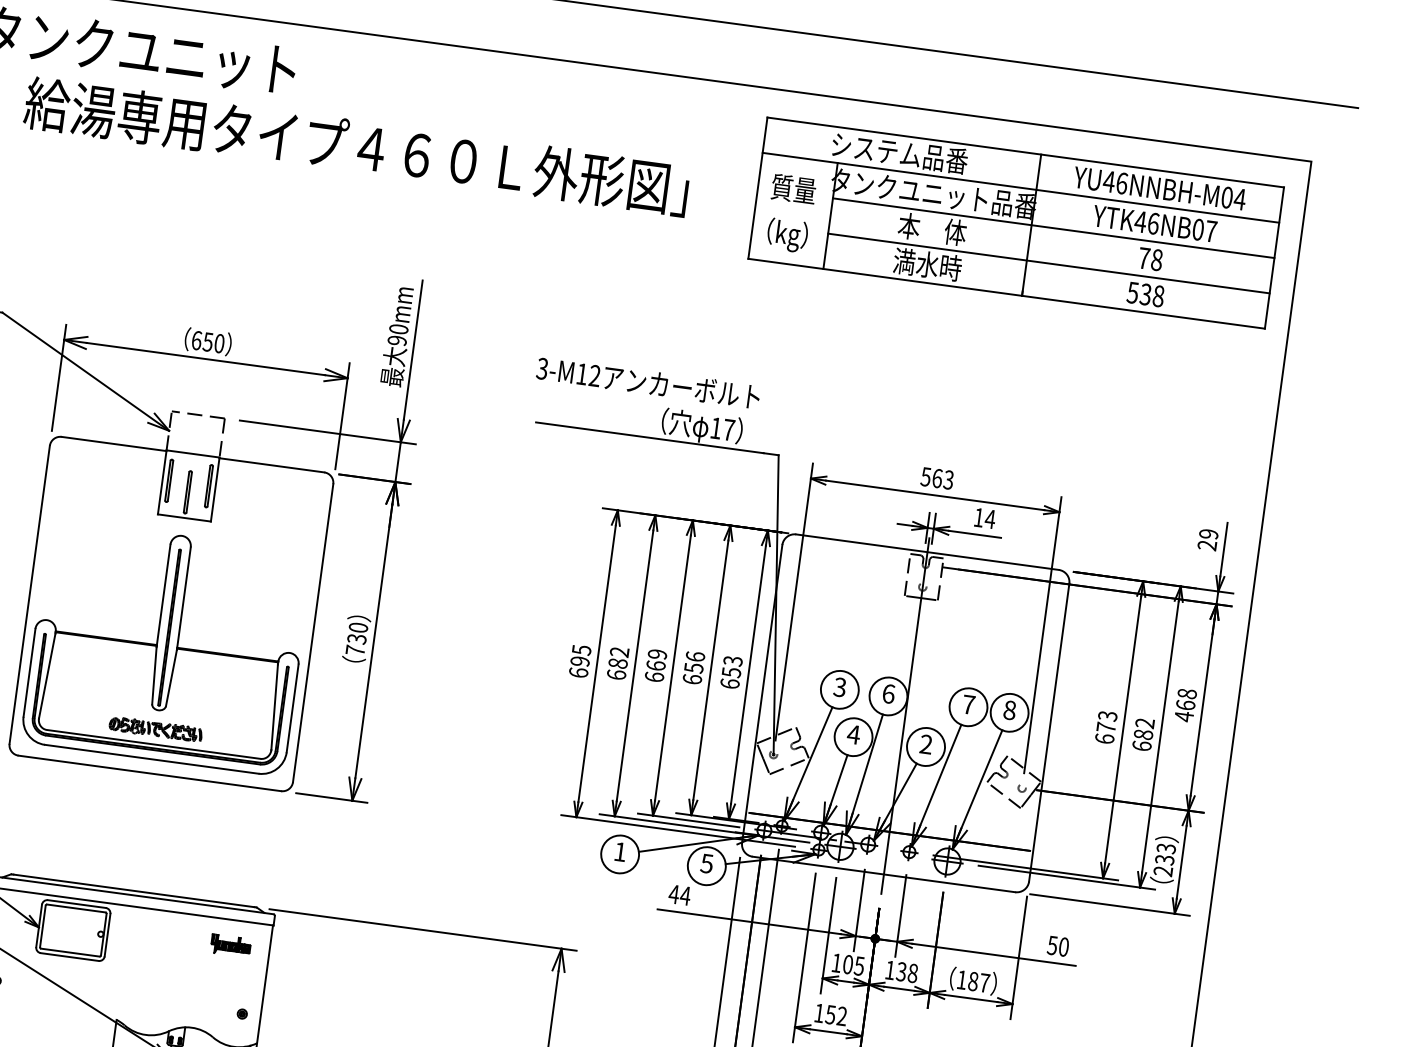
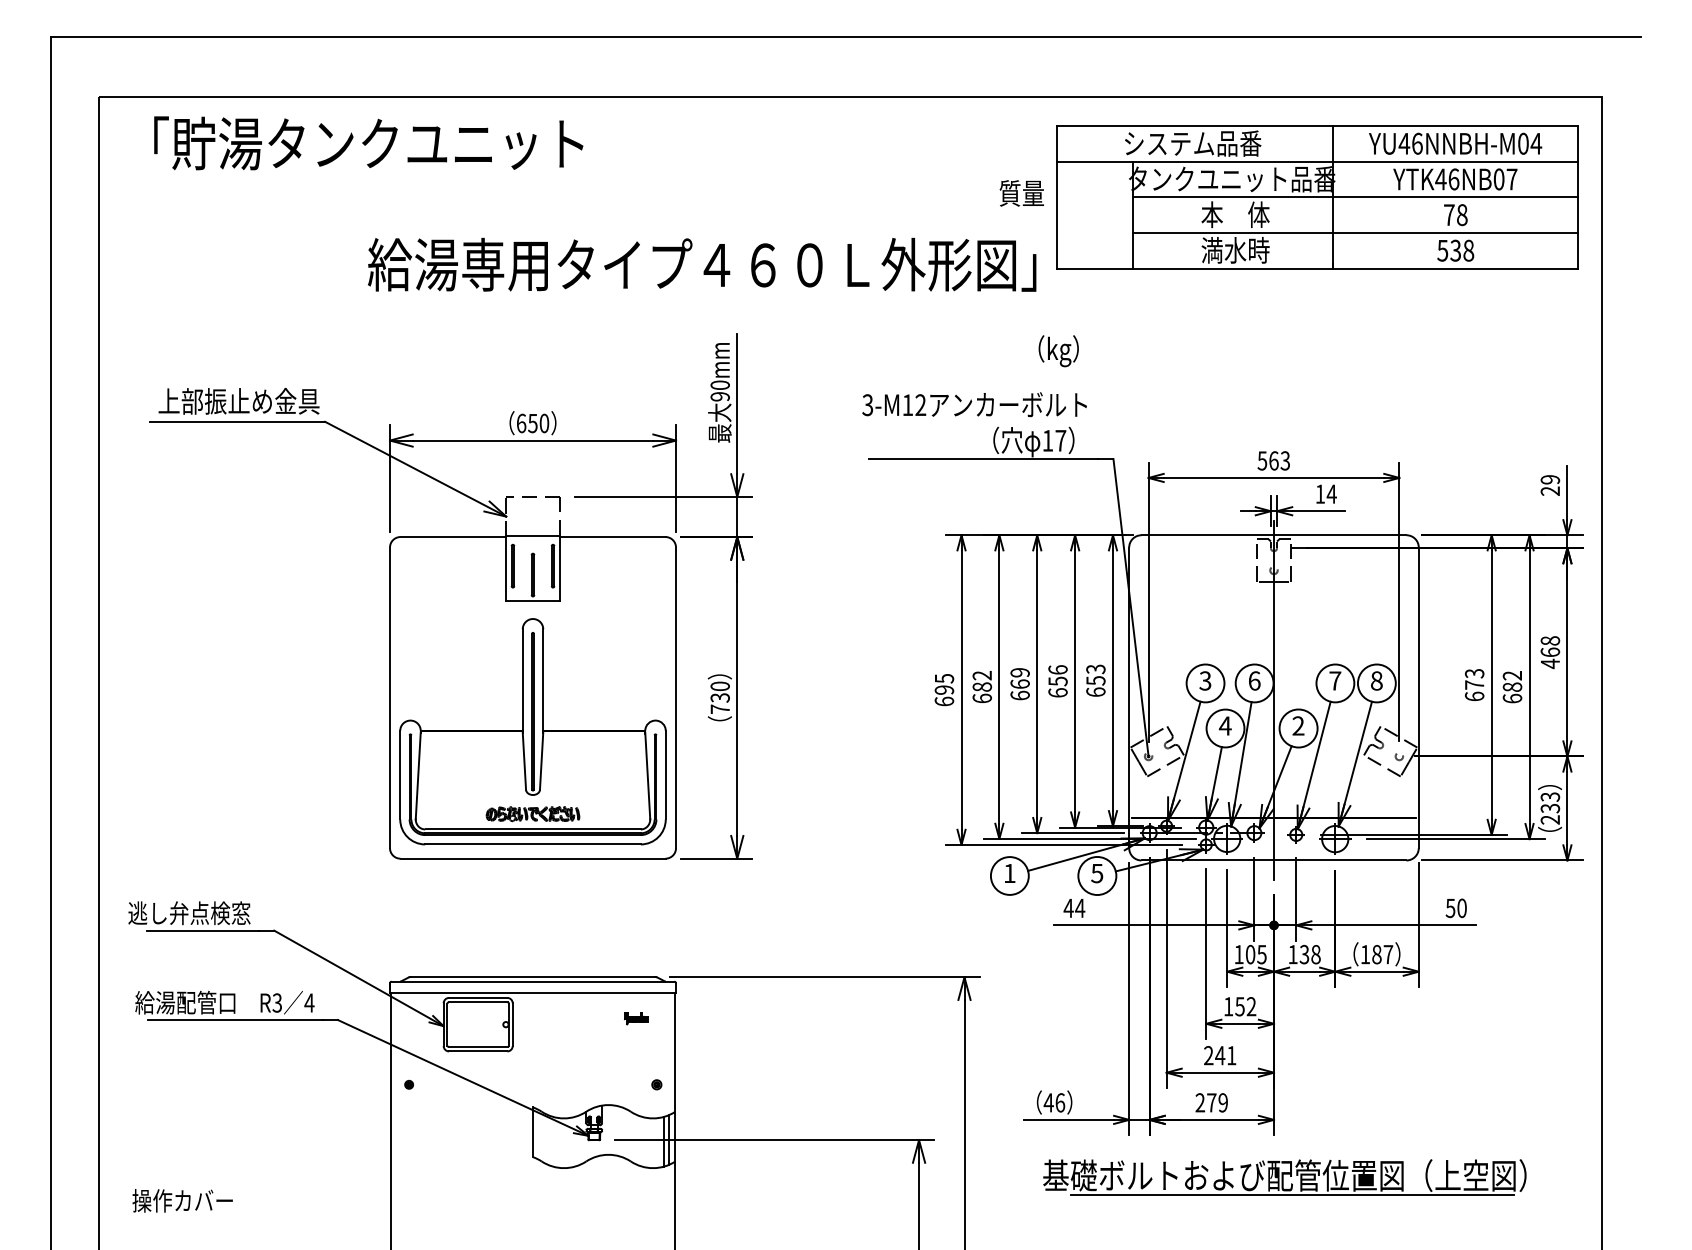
text: (357, 146) -> (702, 264), moved
text: (793, 189) -> (1021, 193), moved
text: (787, 235) -> (1058, 351), moved
part: (231, 945) -> (636, 1018), size x0.6

